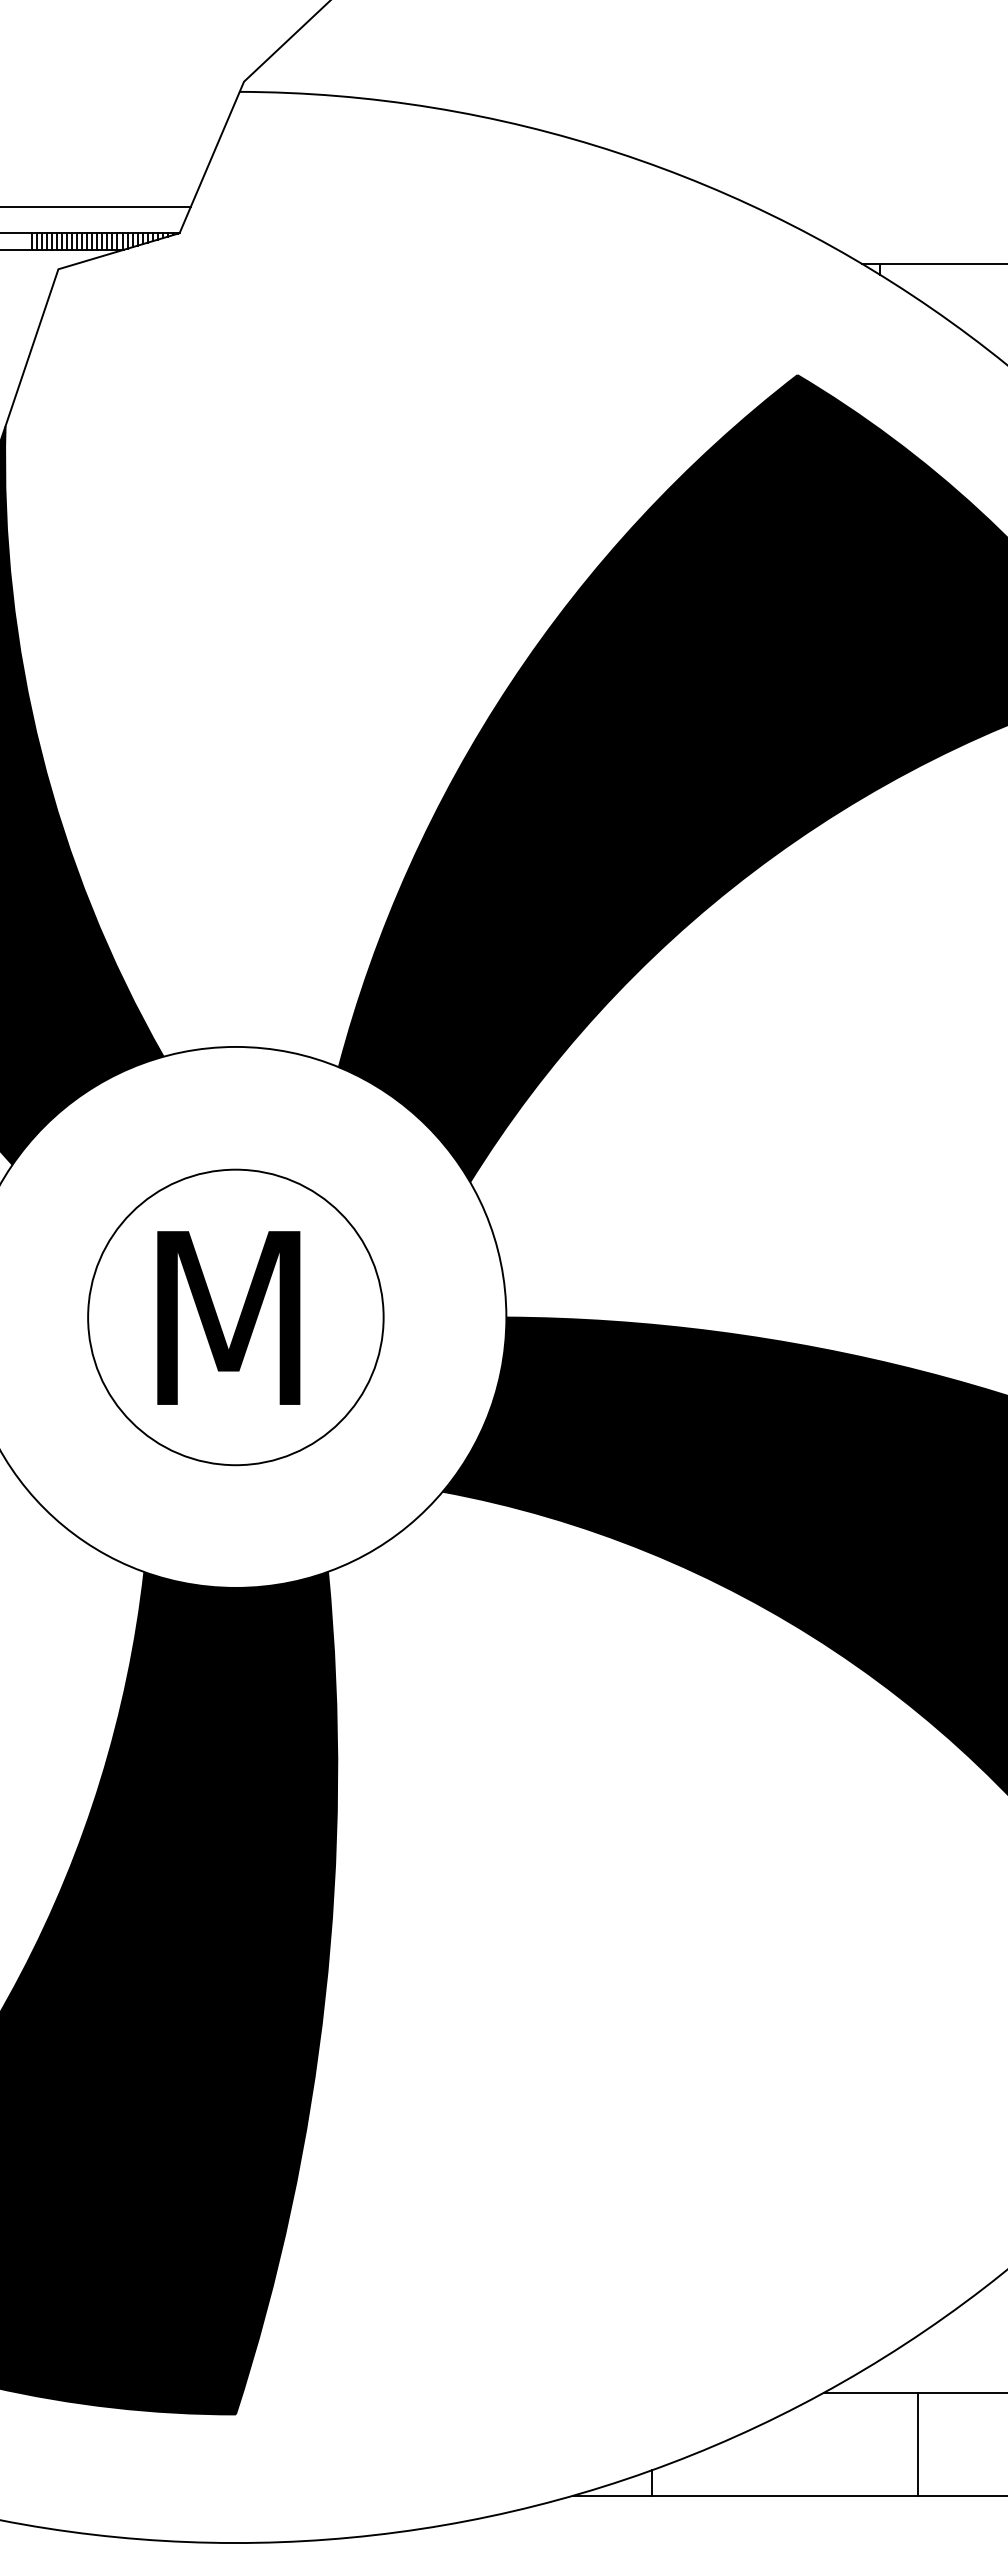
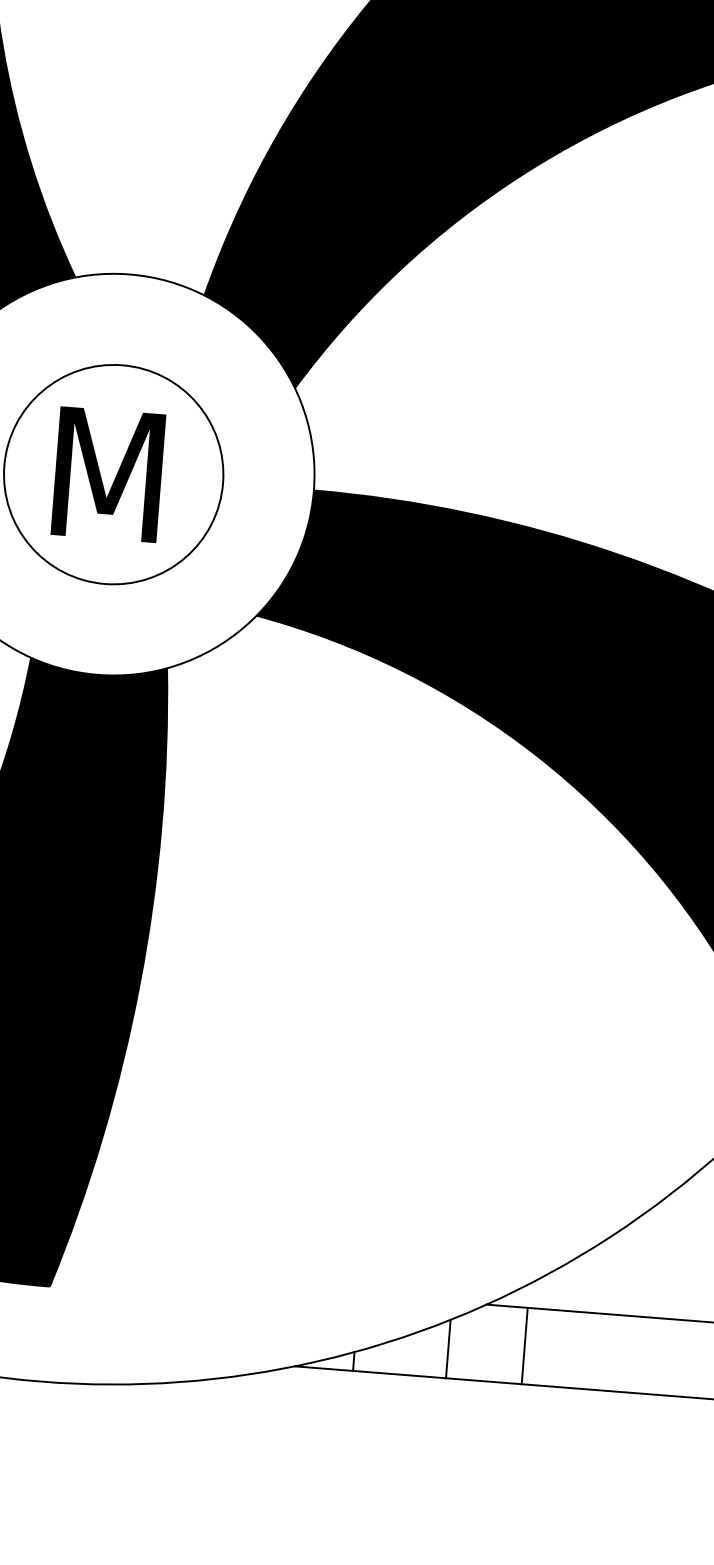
line: (917, 2443) -> (524, 1345), moved
line: (777, 2455) -> (448, 1348), added

